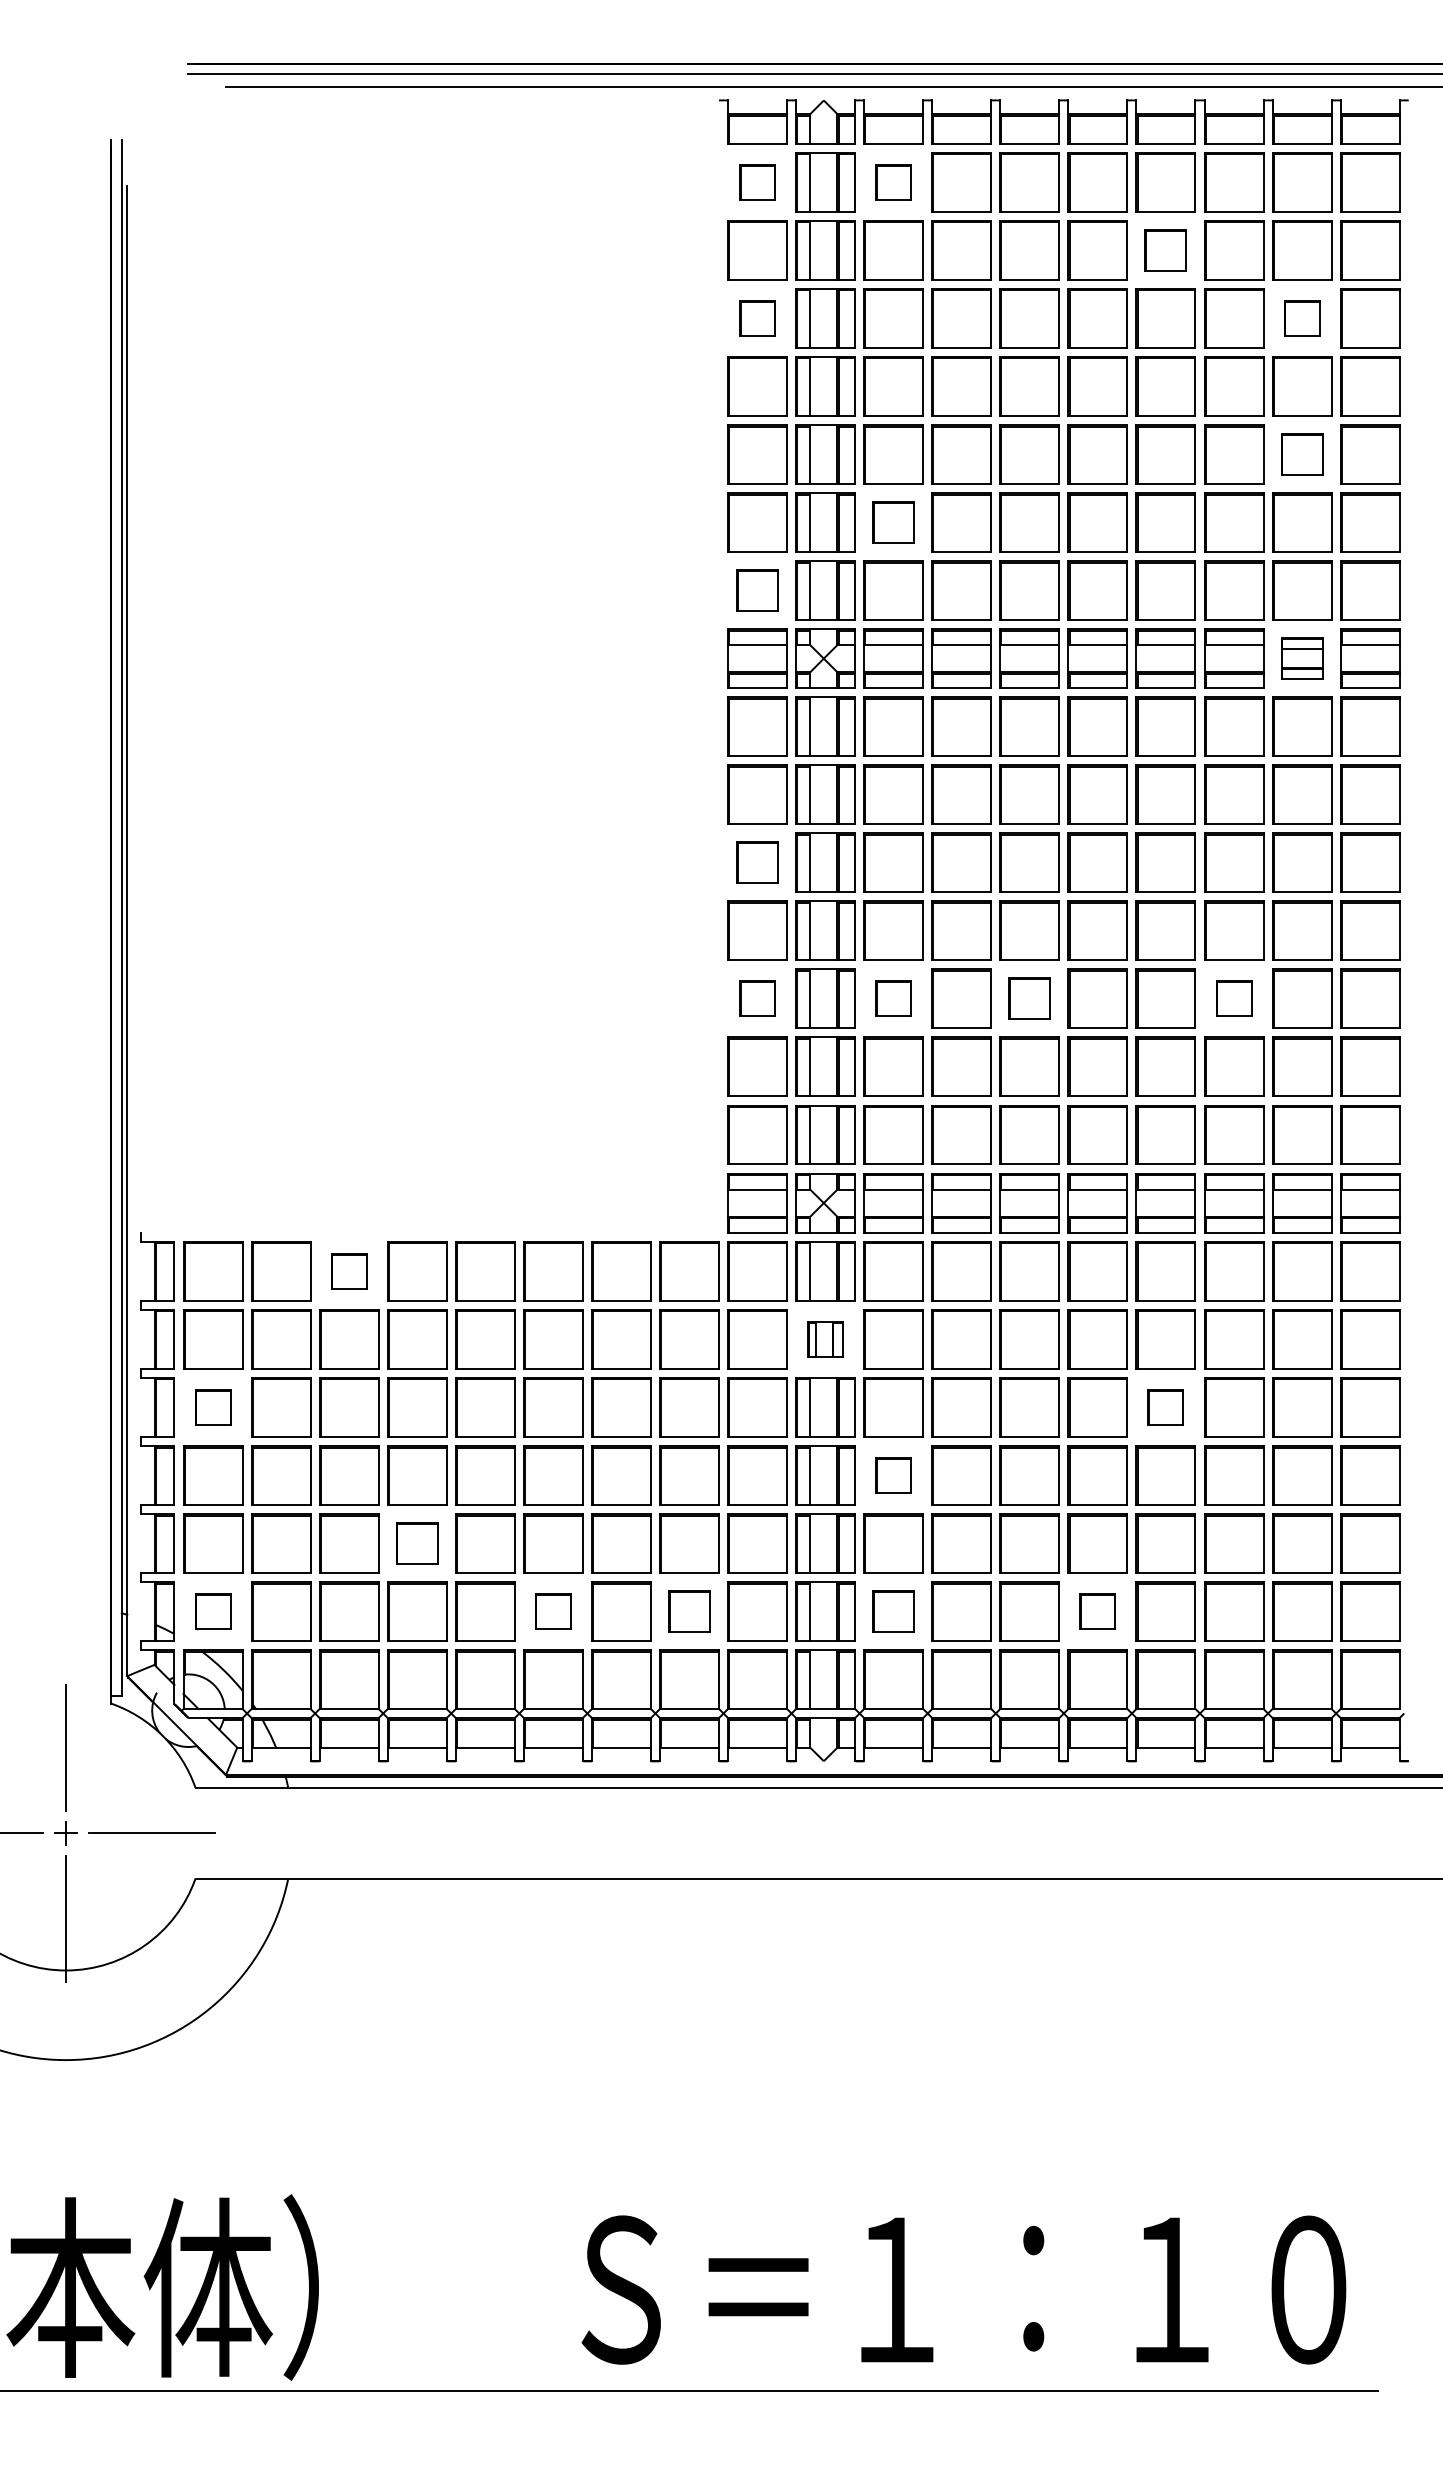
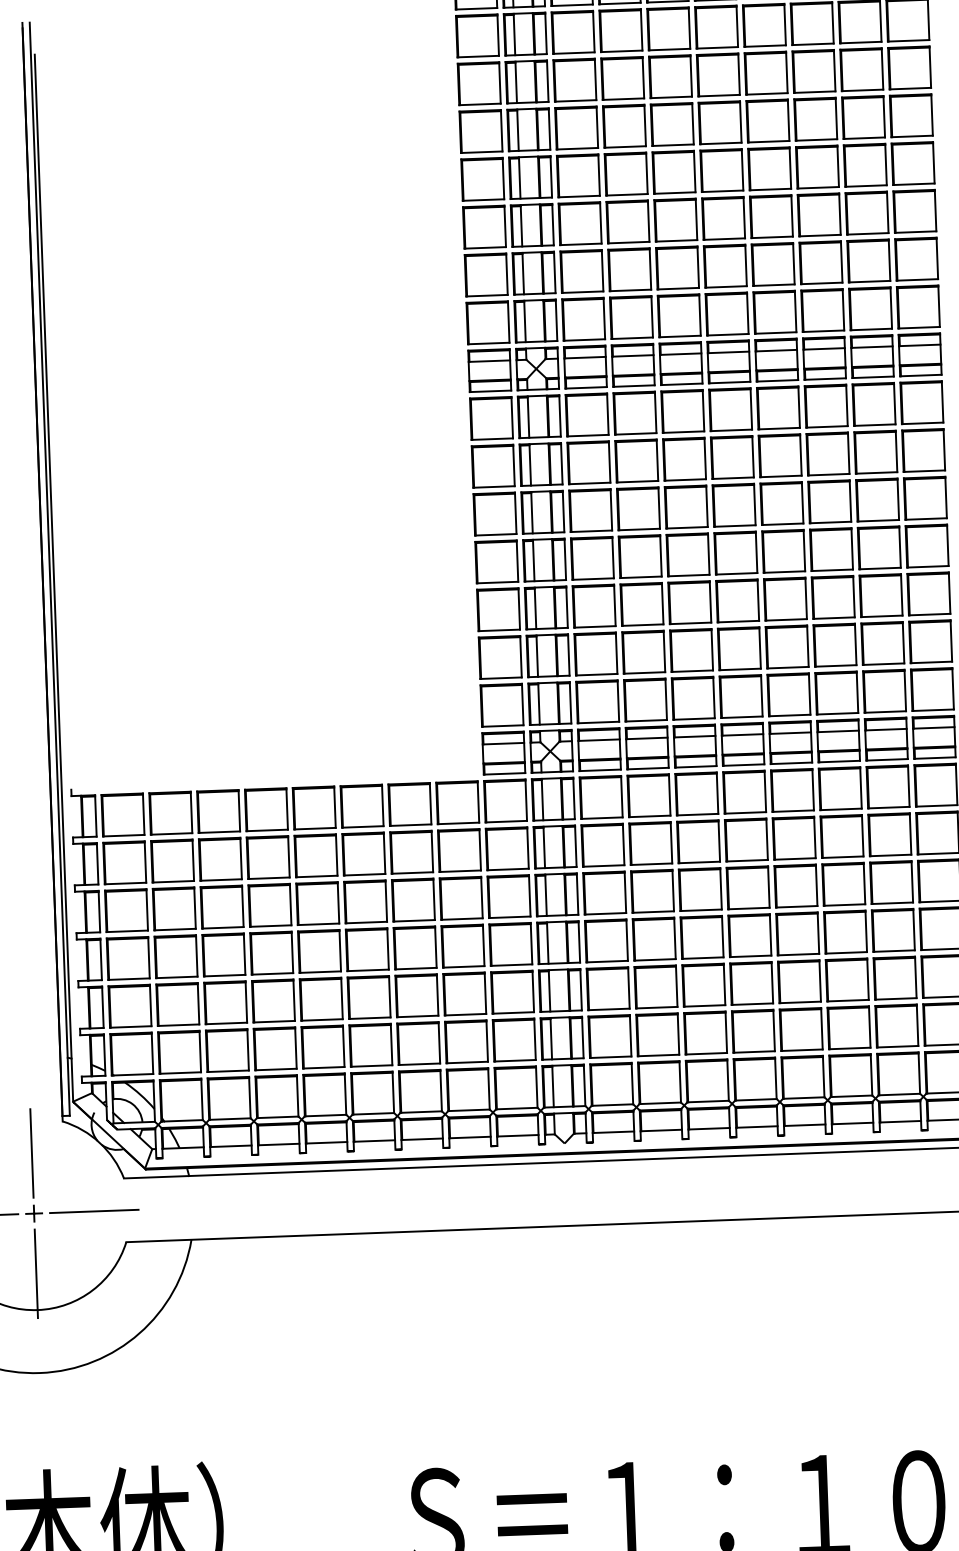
part: (757, 182) -> (477, 36), size x1.67
part: (893, 182) -> (572, 32), size x1.67
part: (1165, 250) -> (765, 73), size x1.43
part: (757, 318) -> (480, 131), size x1.67
part: (1302, 318) -> (863, 117), size x1.67
part: (1302, 454) -> (867, 213), size x1.43
part: (893, 522) -> (581, 271), size x1.43
part: (757, 590) -> (487, 322), size x1.43
part: (1302, 658) -> (872, 356), size x1.43
part: (757, 862) -> (494, 513), size x1.43
part: (757, 998) -> (498, 609), size x1.67
part: (893, 998) -> (594, 605), size x1.67
part: (1029, 998) -> (689, 602), size x1.43
part: (1234, 998) -> (833, 597), size x1.67
part: (349, 1271) -> (218, 811), size x1.67
part: (825, 1339) -> (555, 847), size x1.67
part: (213, 1407) -> (126, 910), size x1.67
part: (1165, 1407) -> (795, 886), size x1.67
part: (893, 1475) -> (606, 941), size x1.67
part: (417, 1543) -> (273, 1001), size x1.43
part: (213, 1611) -> (132, 1054), size x1.67
part: (553, 1611) -> (370, 1045), size x1.67
part: (689, 1611) -> (466, 1041), size x1.43
part: (893, 1611) -> (609, 1036), size x1.43
part: (1097, 1611) -> (753, 1031), size x1.67

